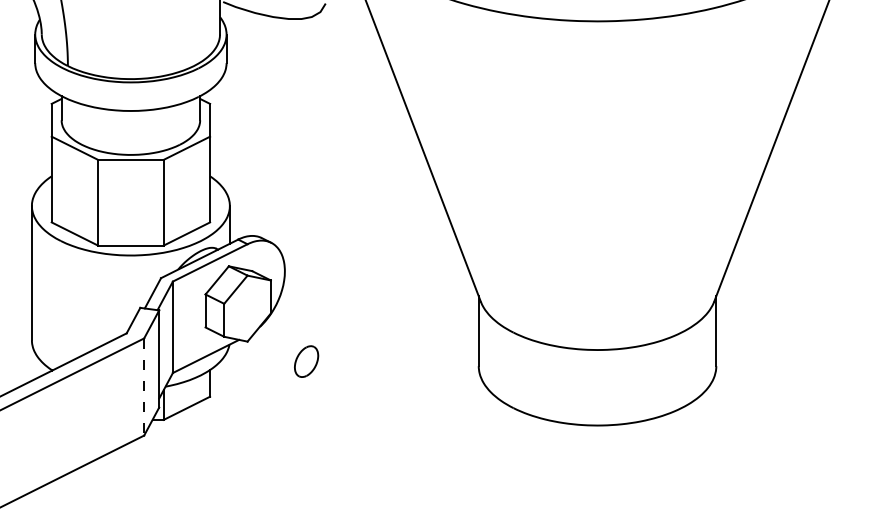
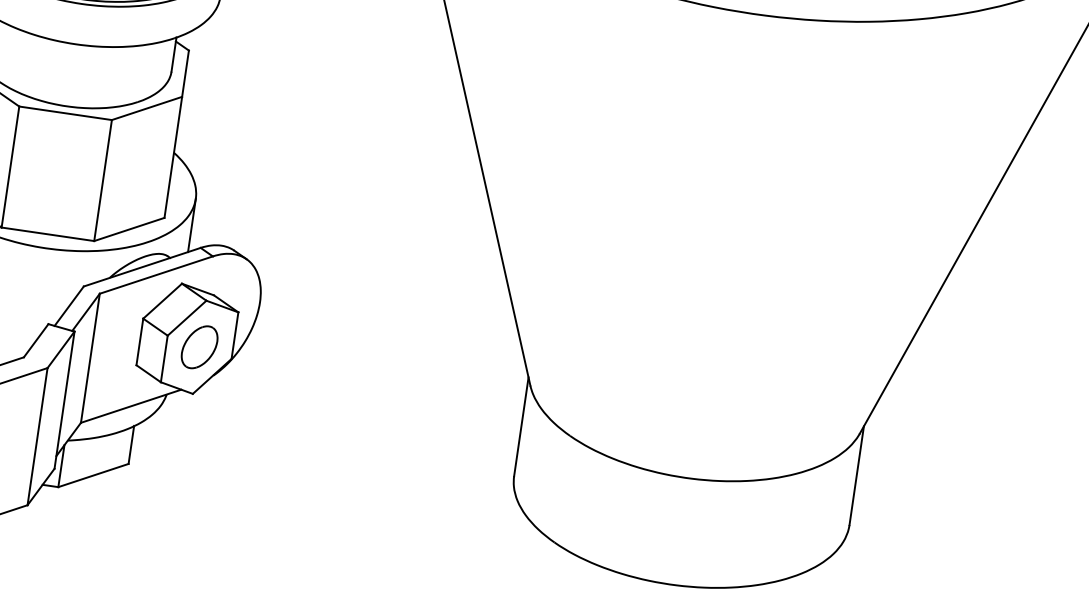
part: (306, 361) -> (199, 347), moved
line: (144, 387) -> (37, 437), dashed -> solid

